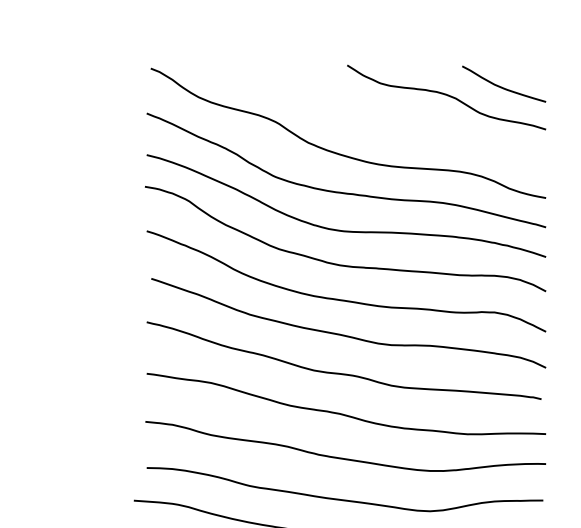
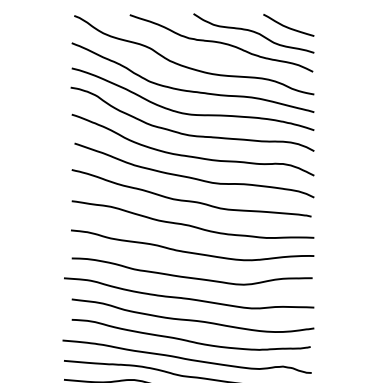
curve: (393, 114) -> (221, 43), added

